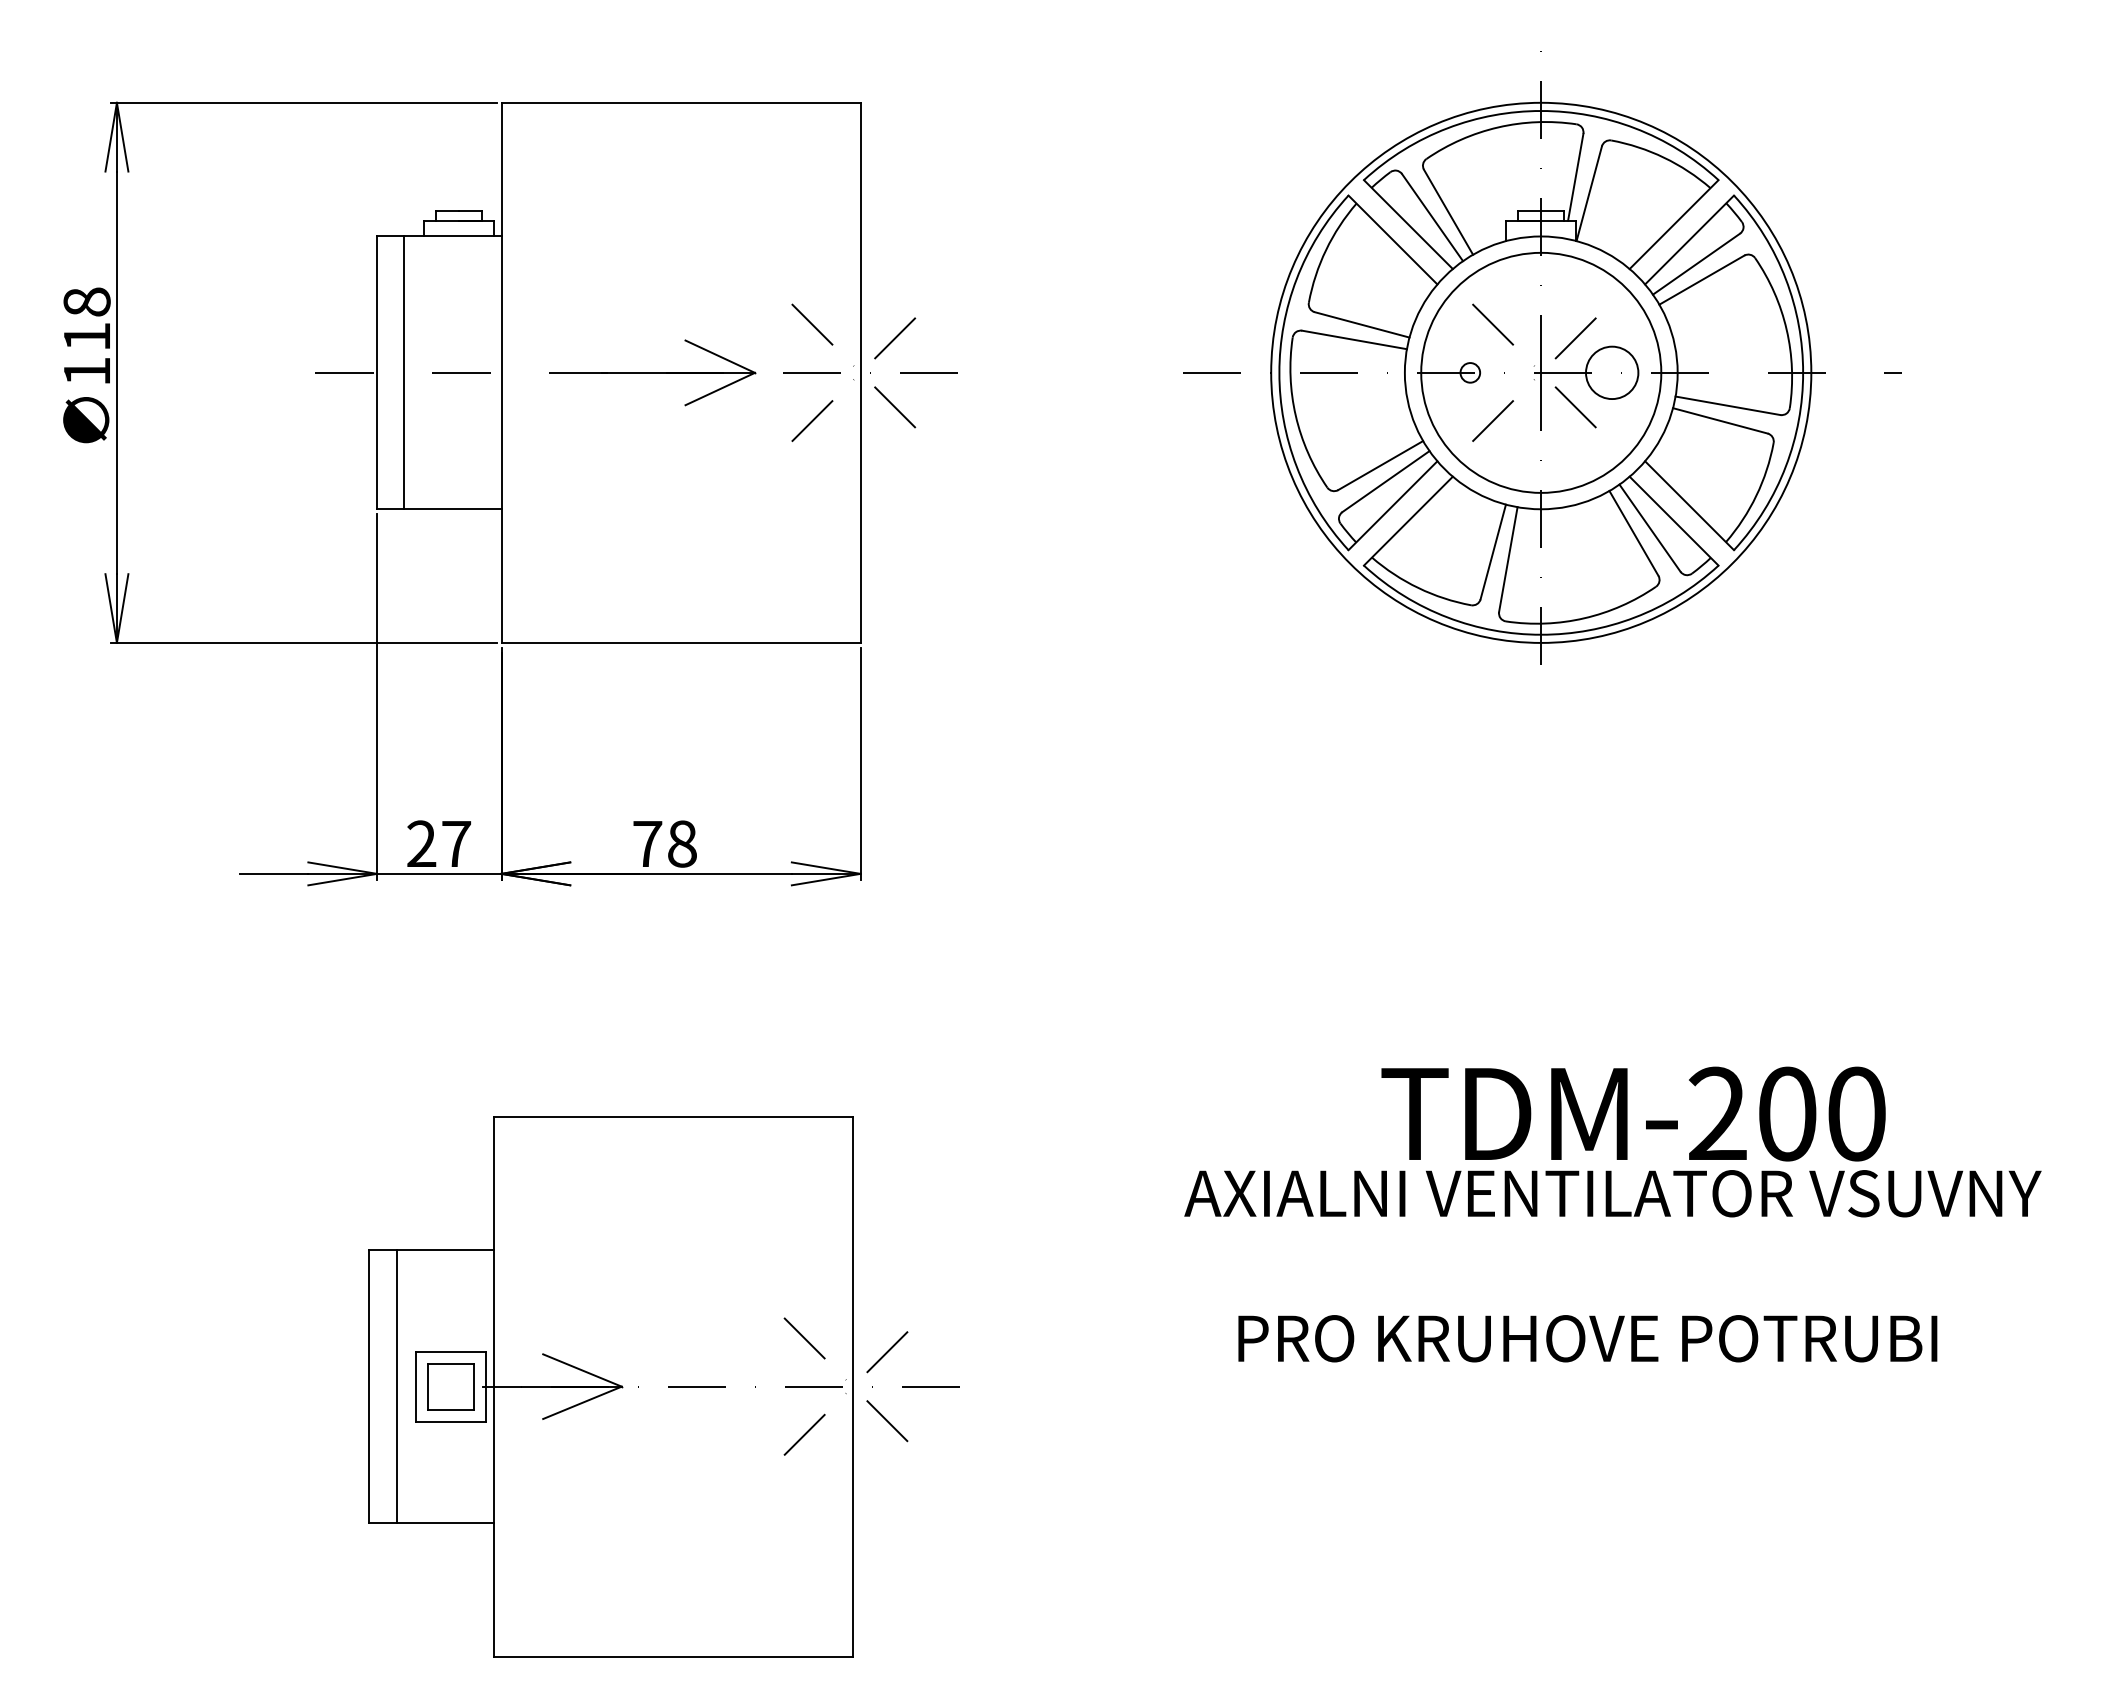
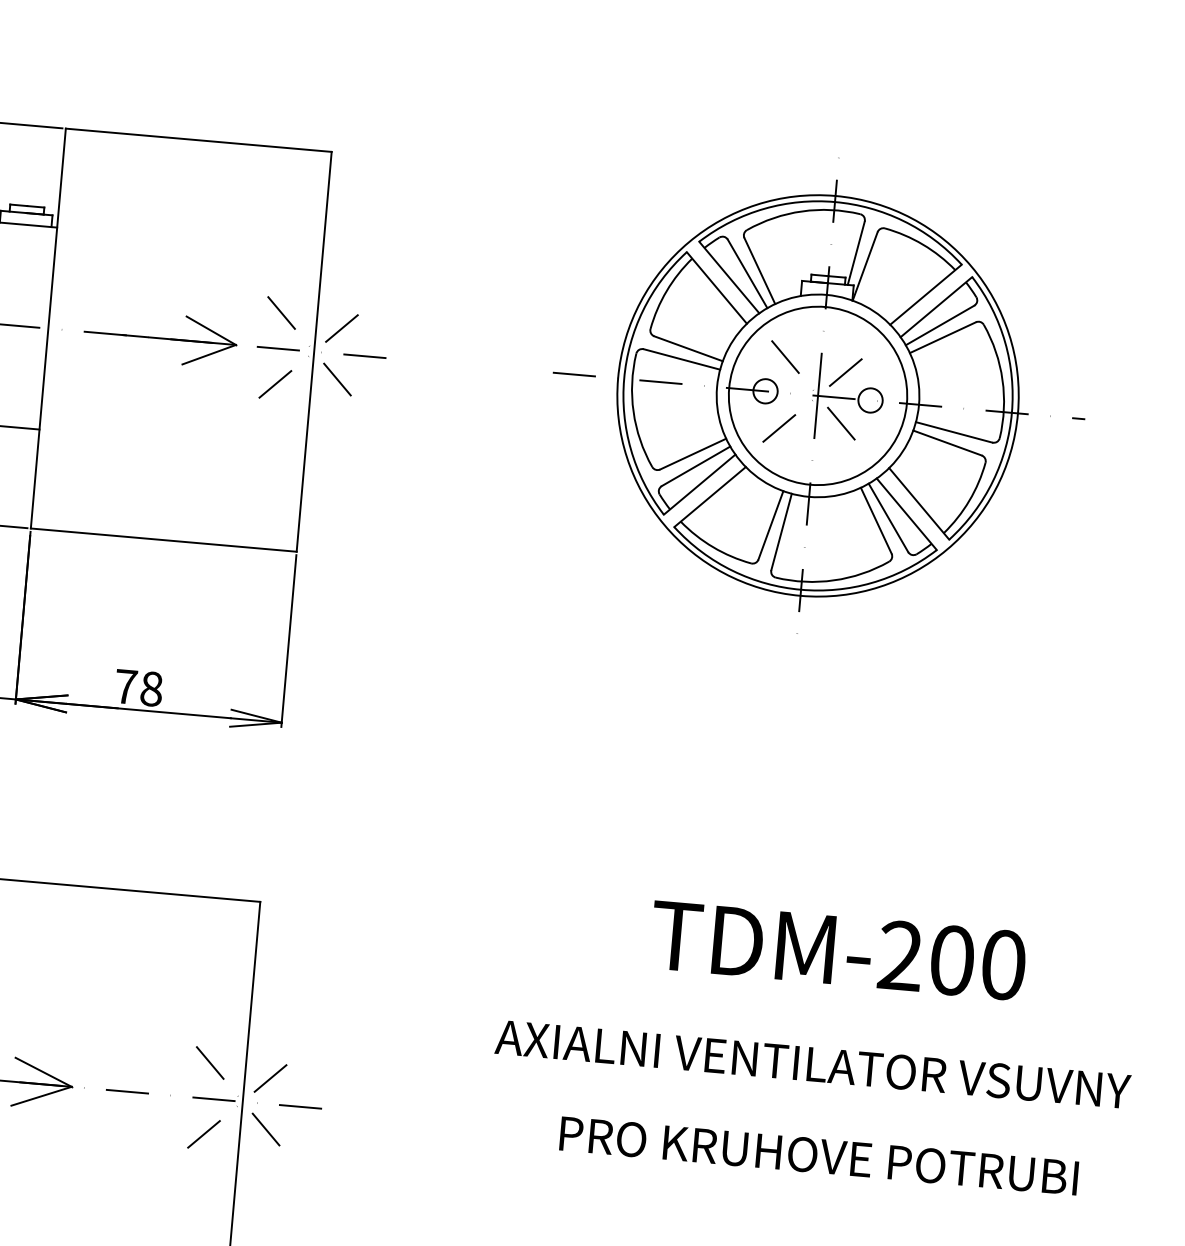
circle: (1469, 372) -> (764, 390), size x1.67
circle: (1611, 372) -> (870, 400), size x0.62
text: (1612, 1193) -> (812, 1064), moved
text: (1587, 1338) -> (818, 1155), moved

